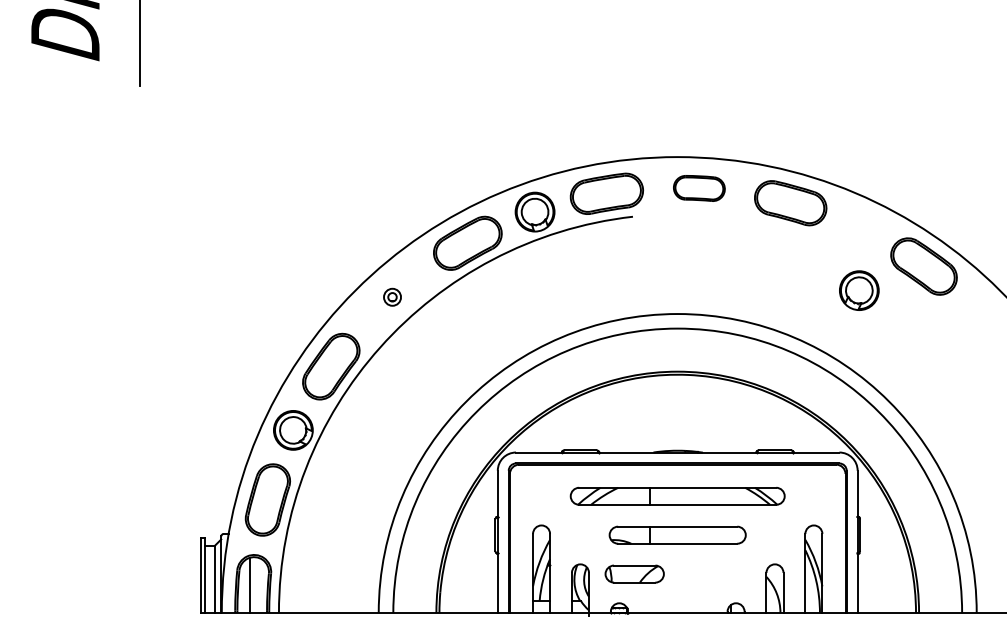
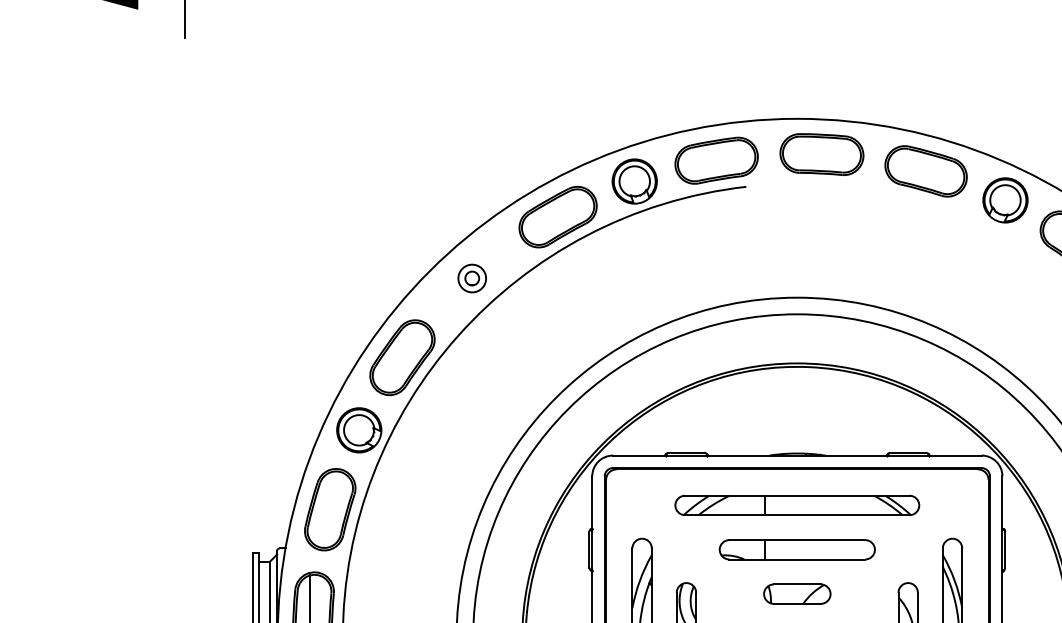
part: (699, 188) -> (822, 154), size x1.43
part: (859, 290) -> (1005, 200), moved
part: (392, 297) -> (472, 278), size x1.43
part: (634, 573) -> (797, 593), moved

